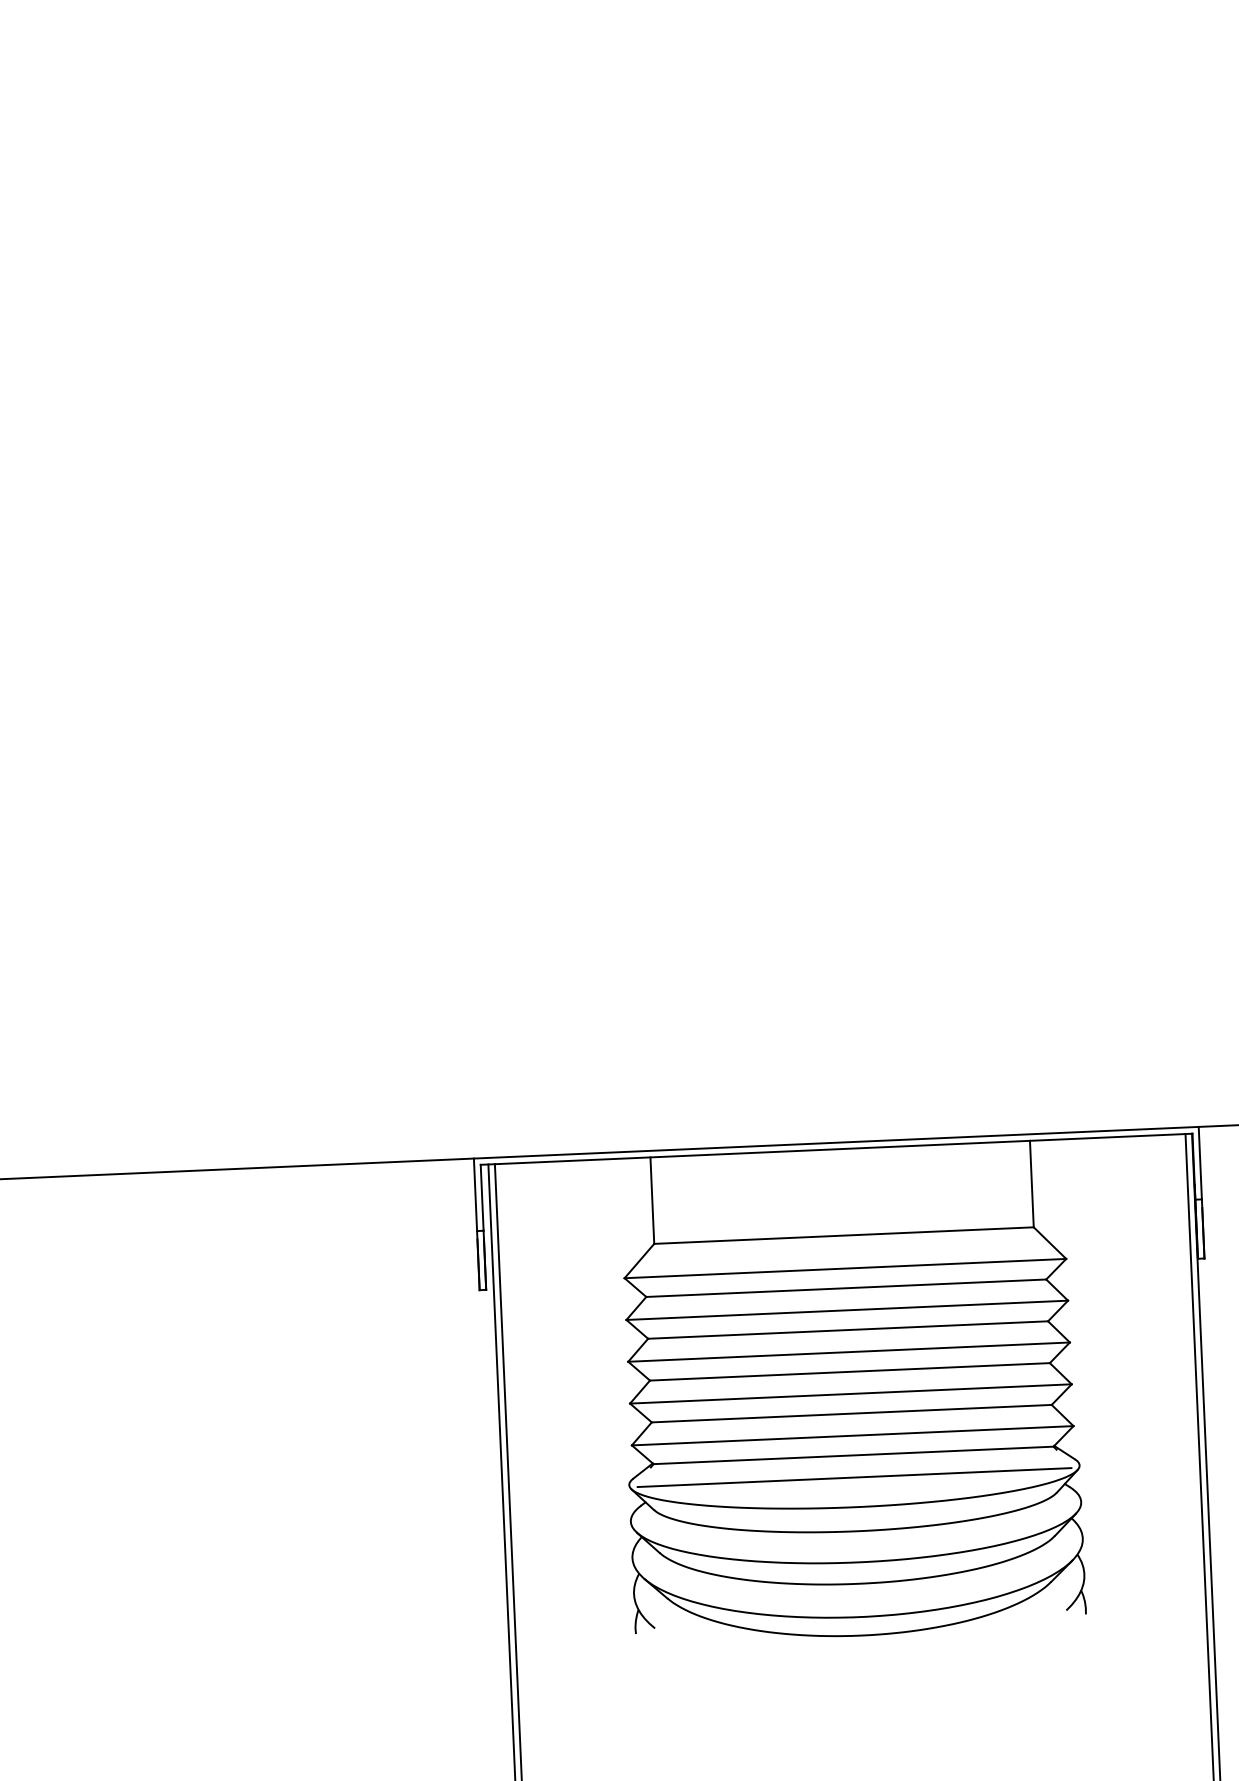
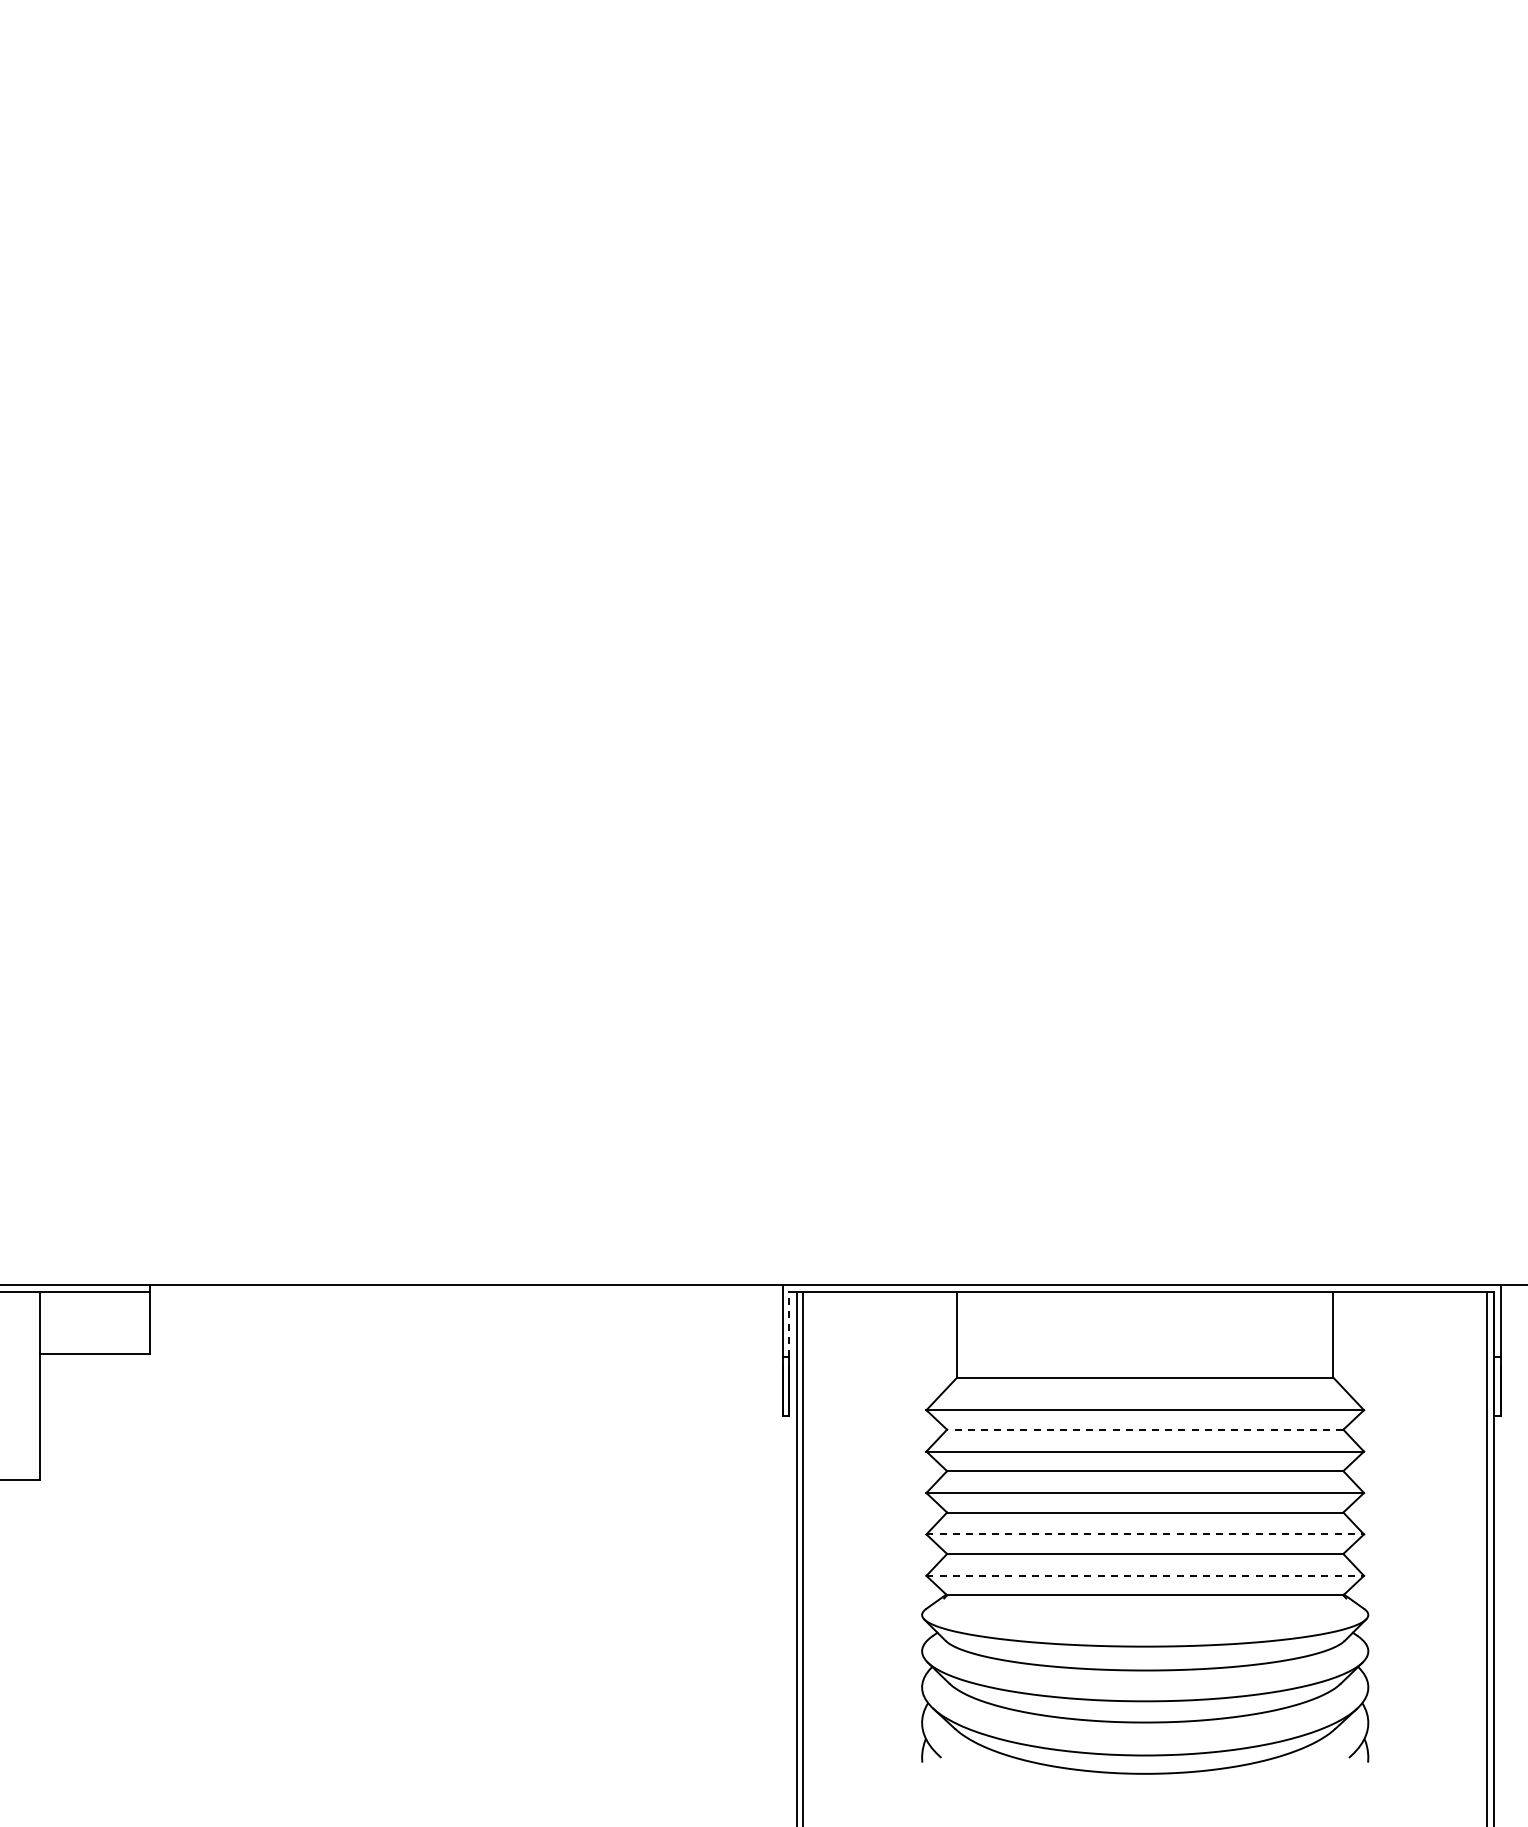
line: (482, 1197) -> (789, 1324), solid -> dashed
line: (845, 1288) -> (1144, 1429), solid -> dashed
line: (851, 1393) -> (1145, 1534), solid -> dashed
line: (852, 1435) -> (1145, 1575), solid -> dashed
line: (854, 1477) -> (1145, 1617), removed

